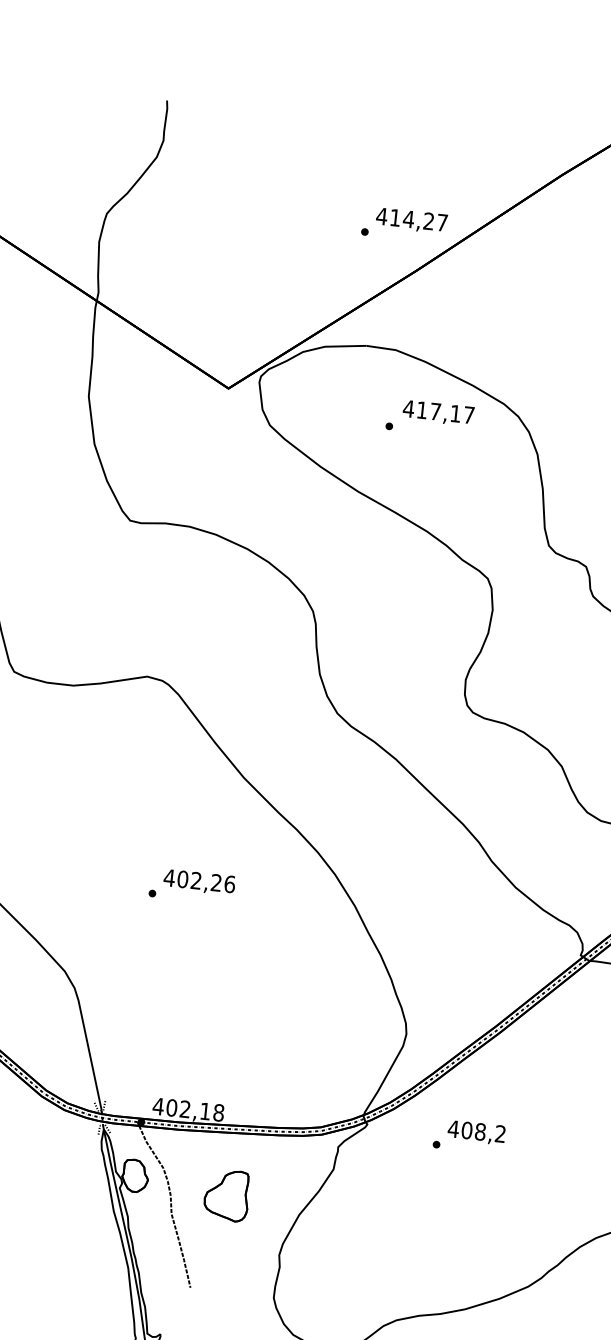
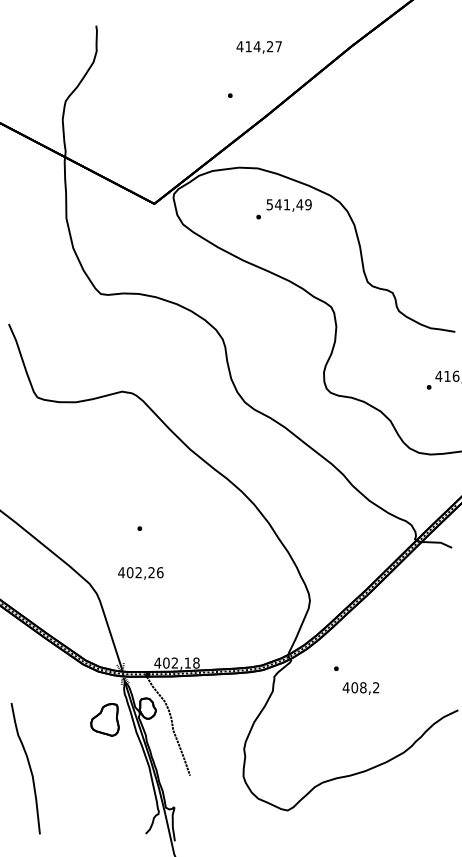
text: (410, 220) -> (258, 47), moved
text: (437, 411) -> (288, 204), 417,17 -> 541,49
text: (198, 882) -> (140, 573), moved
text: (475, 1132) -> (360, 688), moved
part: (226, 1194) -> (104, 719), moved

